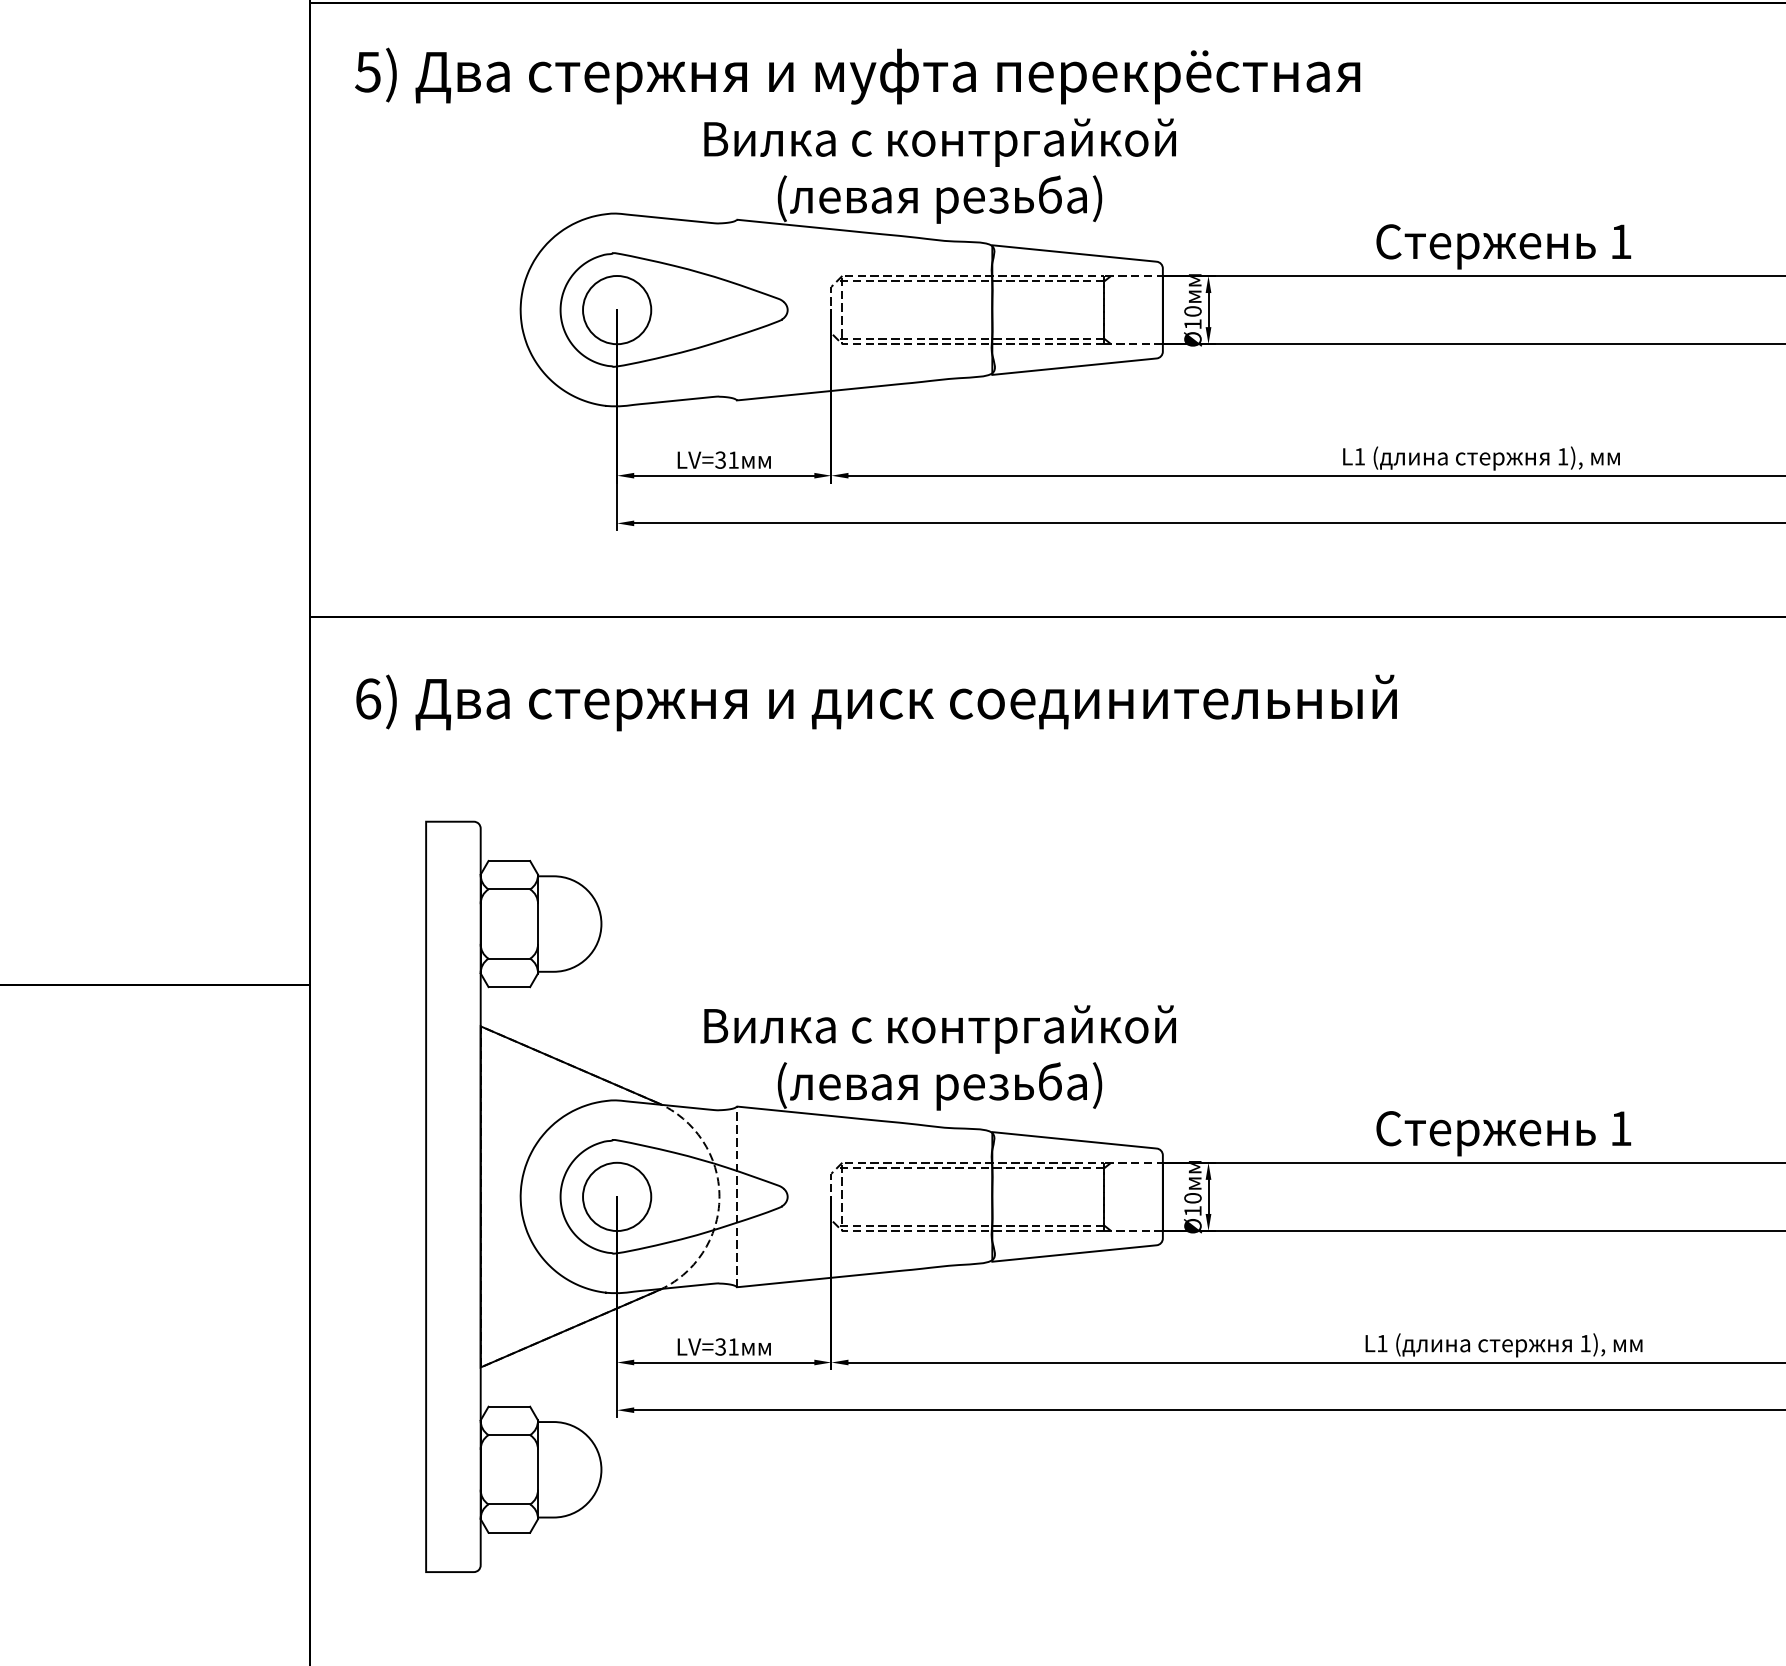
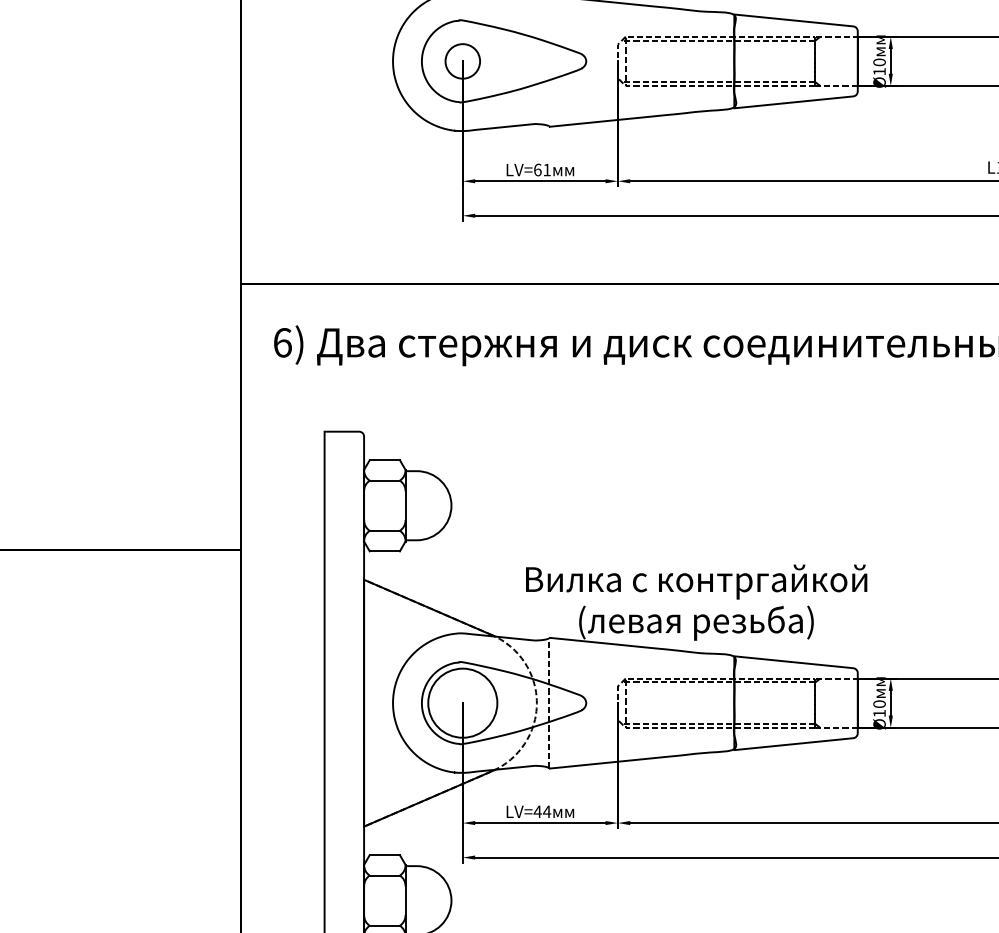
circle: (617, 309) -> (463, 60), size x0.7
text: (720, 459) -> (537, 169), LV=31 -> LV=61
circle: (617, 1196) -> (463, 702), size x1.4
text: (726, 1346) -> (541, 811), LV=31 -> LV=44

